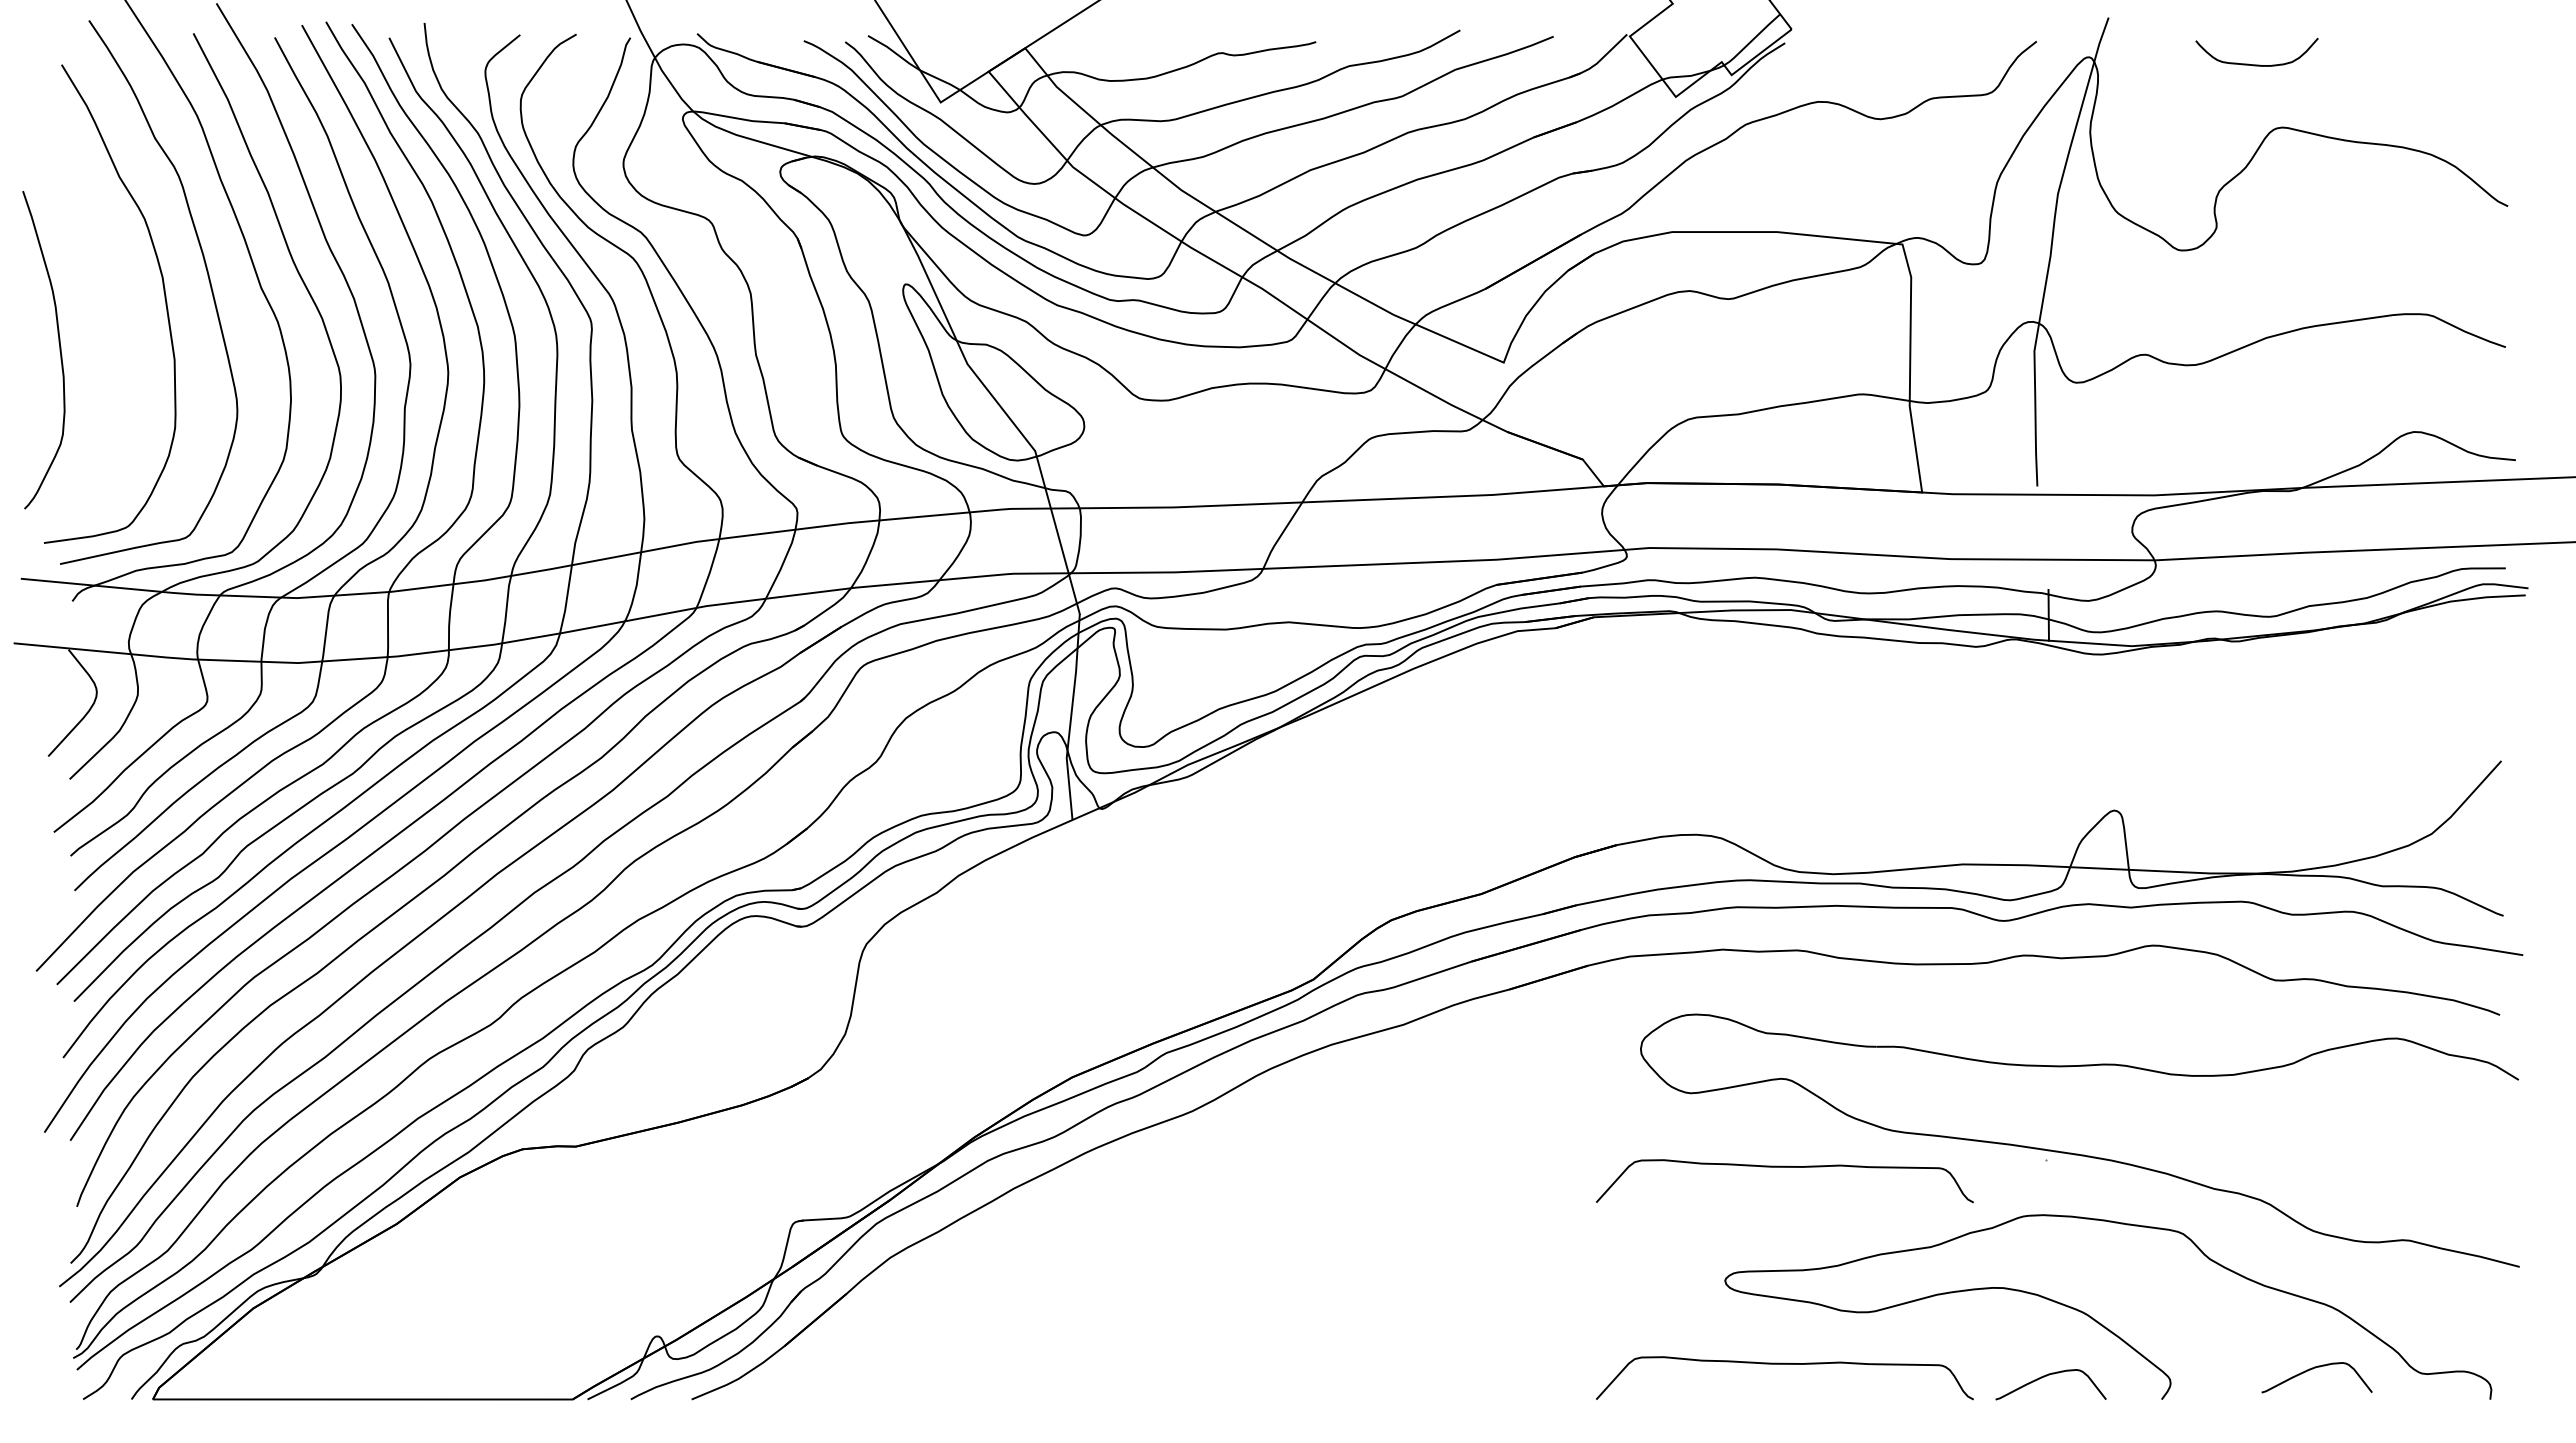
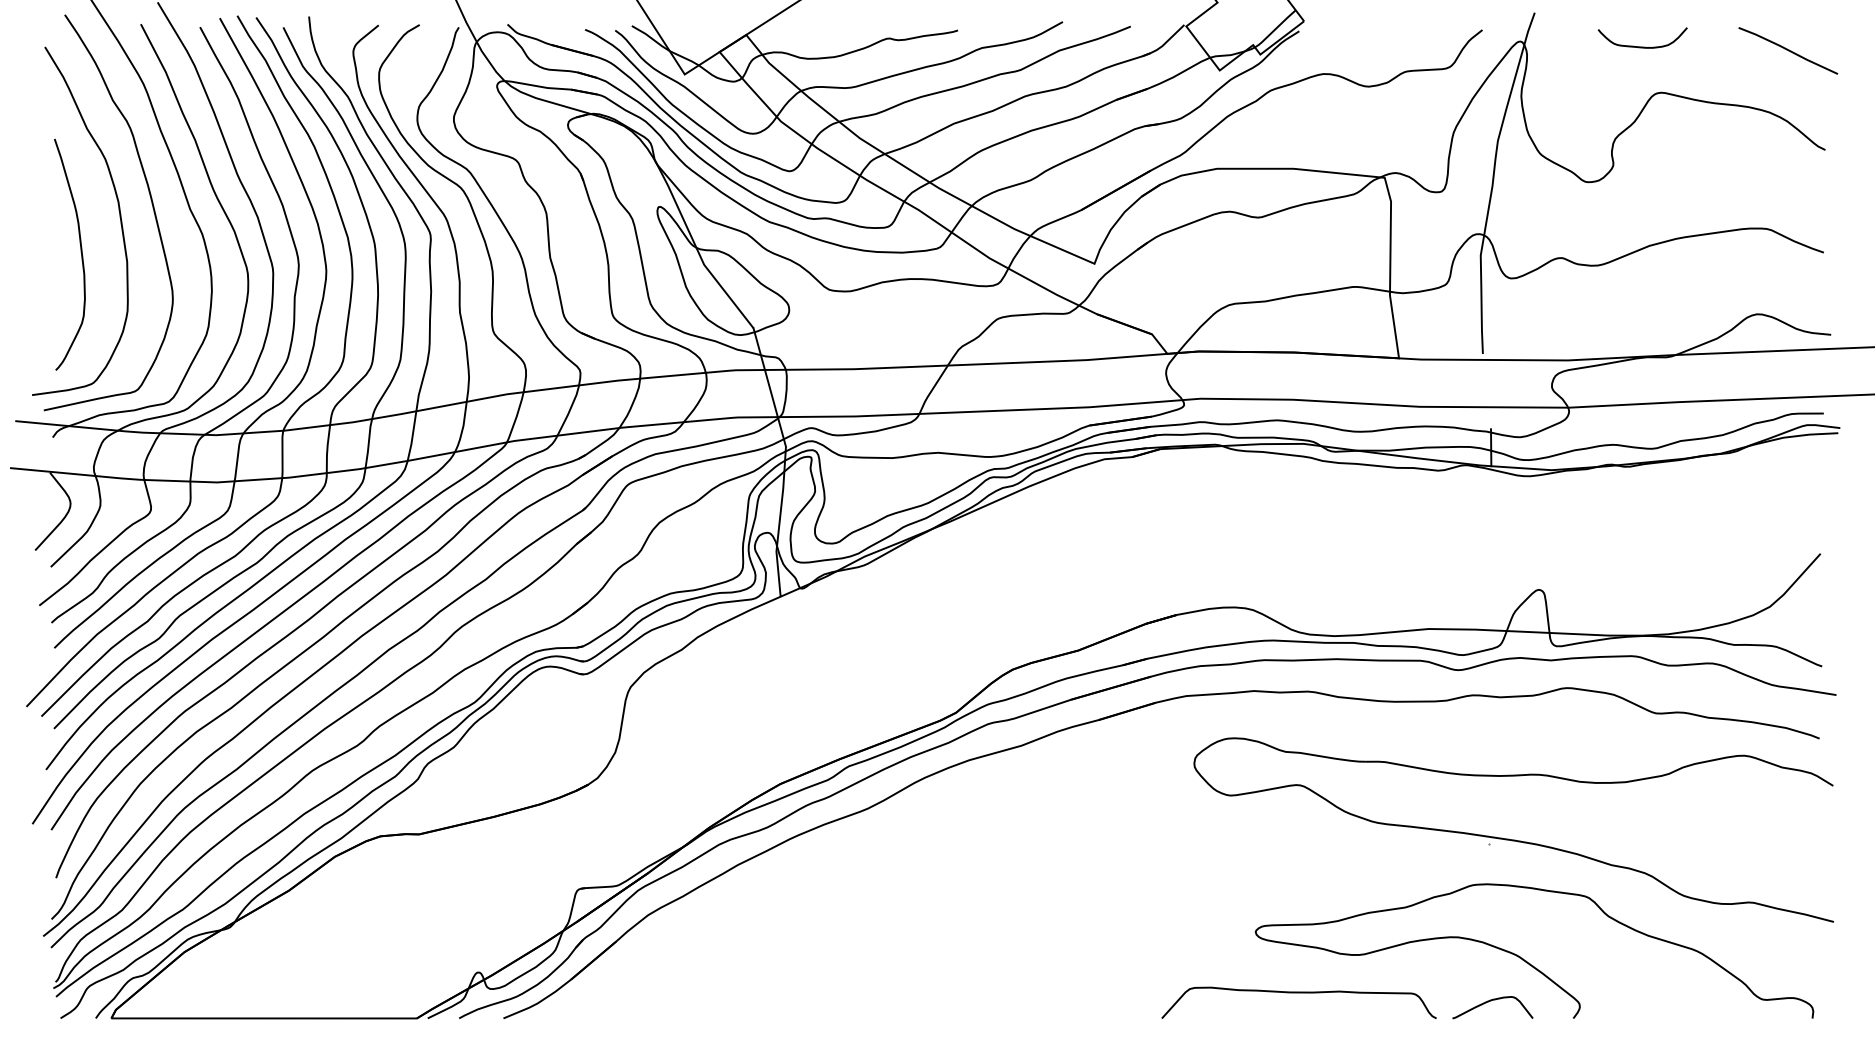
line: (2456, 69) -> (1787, 50), added
curve: (59, 350) -> (81, 254), moved
curve: (1784, 1167) -> (1298, 849), removed
curve: (2313, 1369) -> (1683, 996), removed

